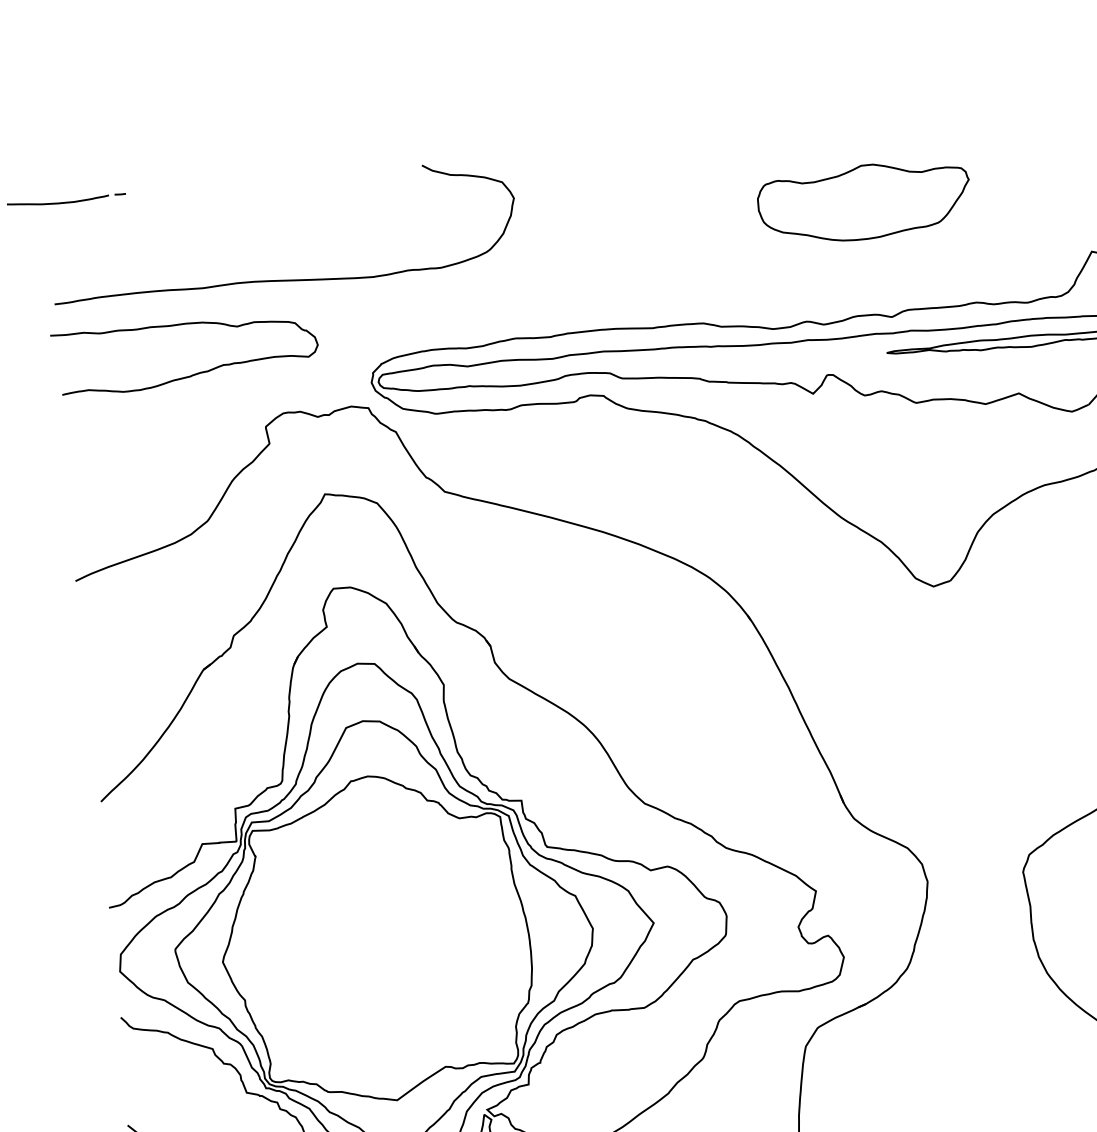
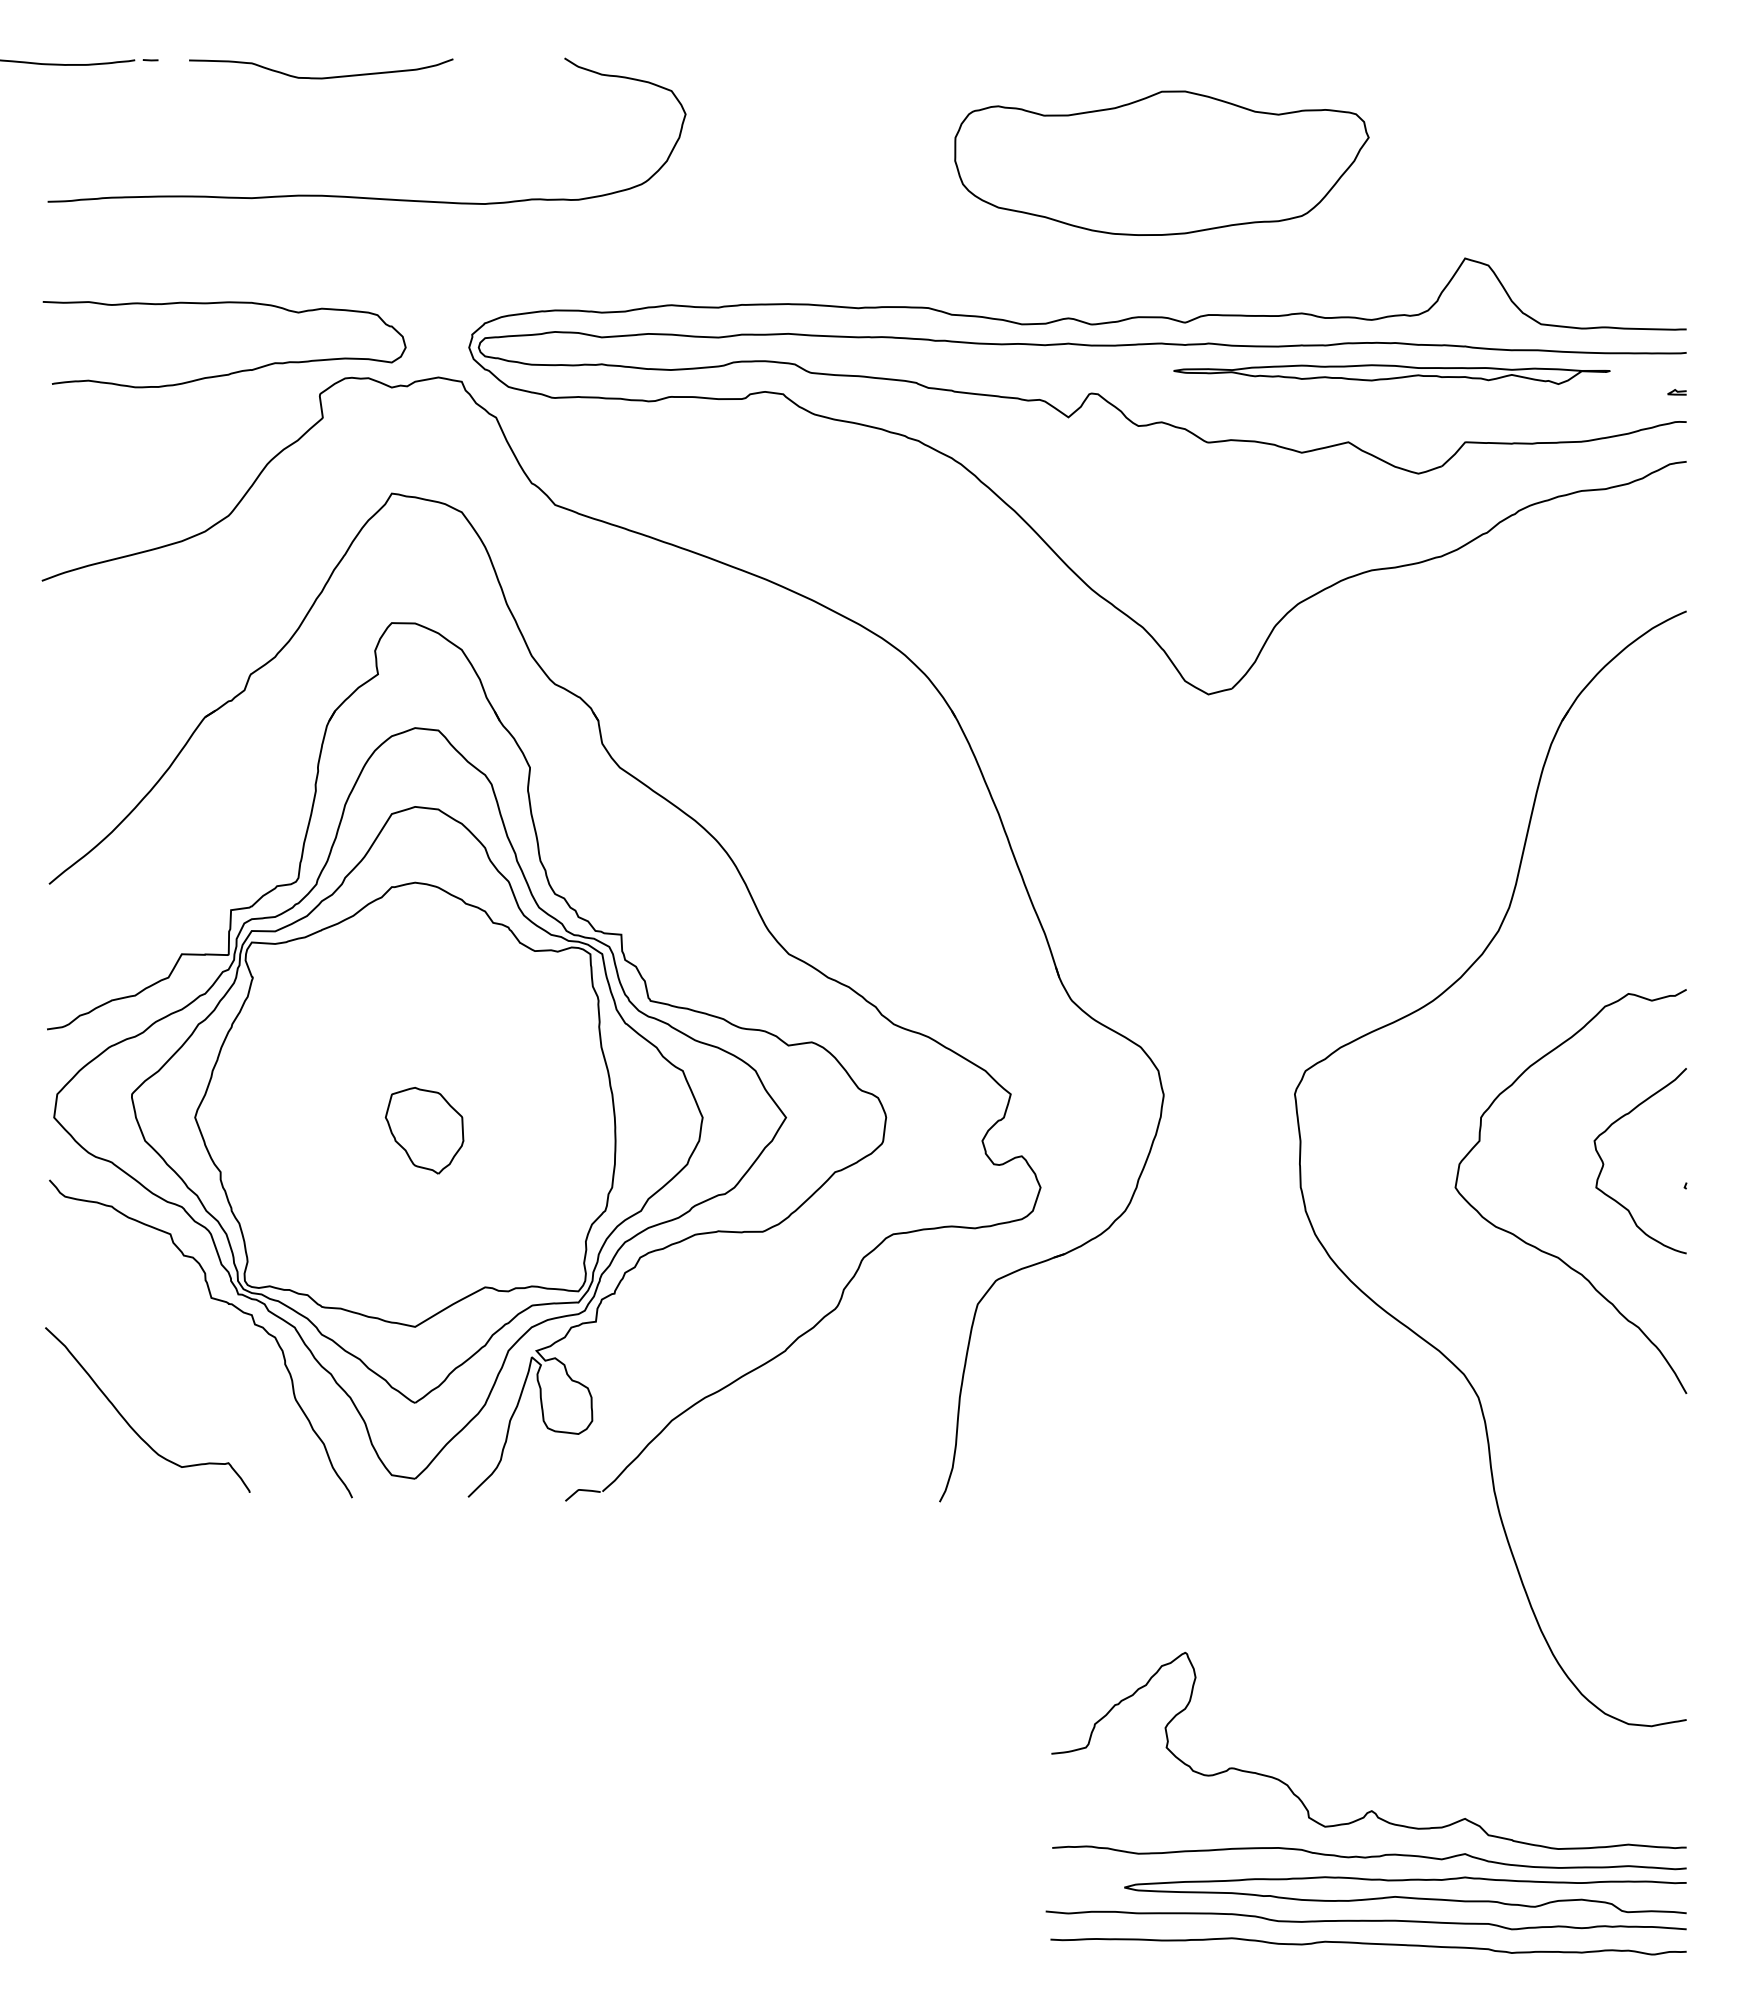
curve: (246, 195) -> (321, 77), added
part: (864, 201) -> (1161, 162), size x1.43
curve: (191, 374) -> (230, 372), moved
part: (390, 956) -> (424, 1130), added

